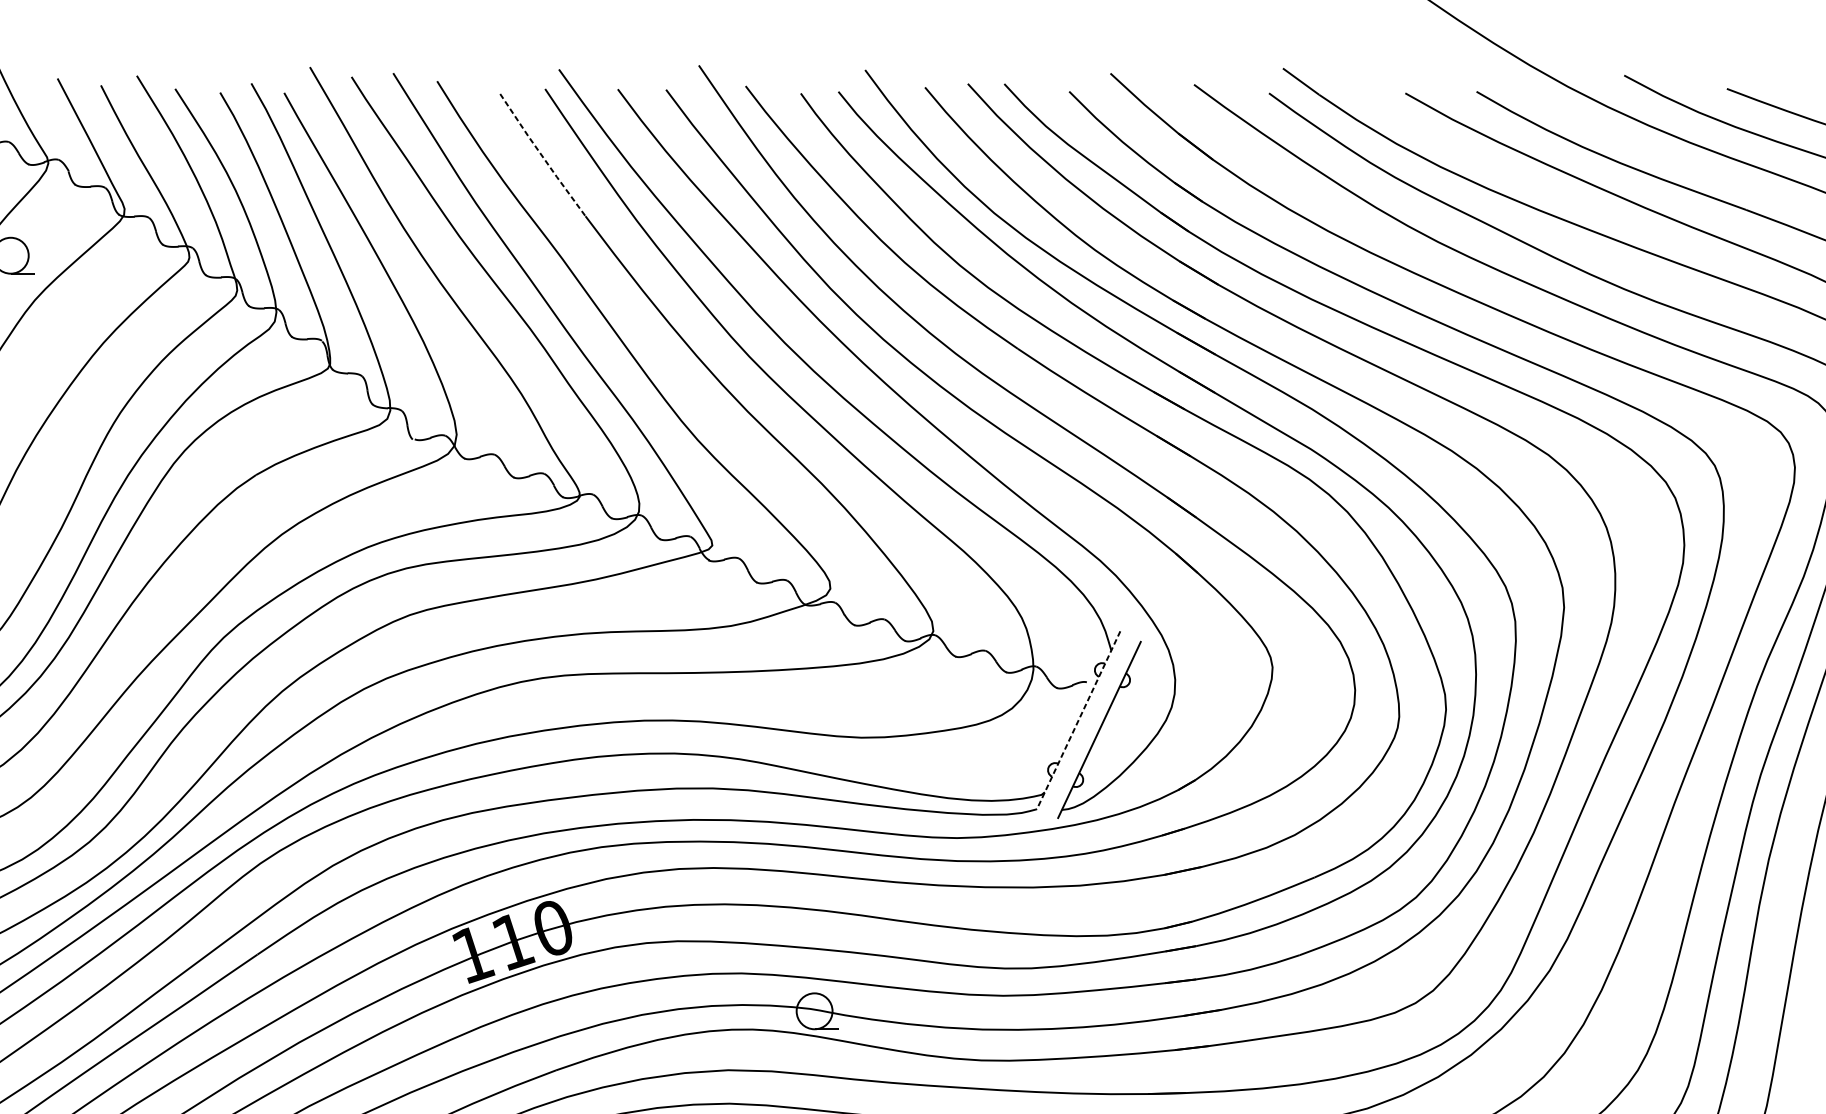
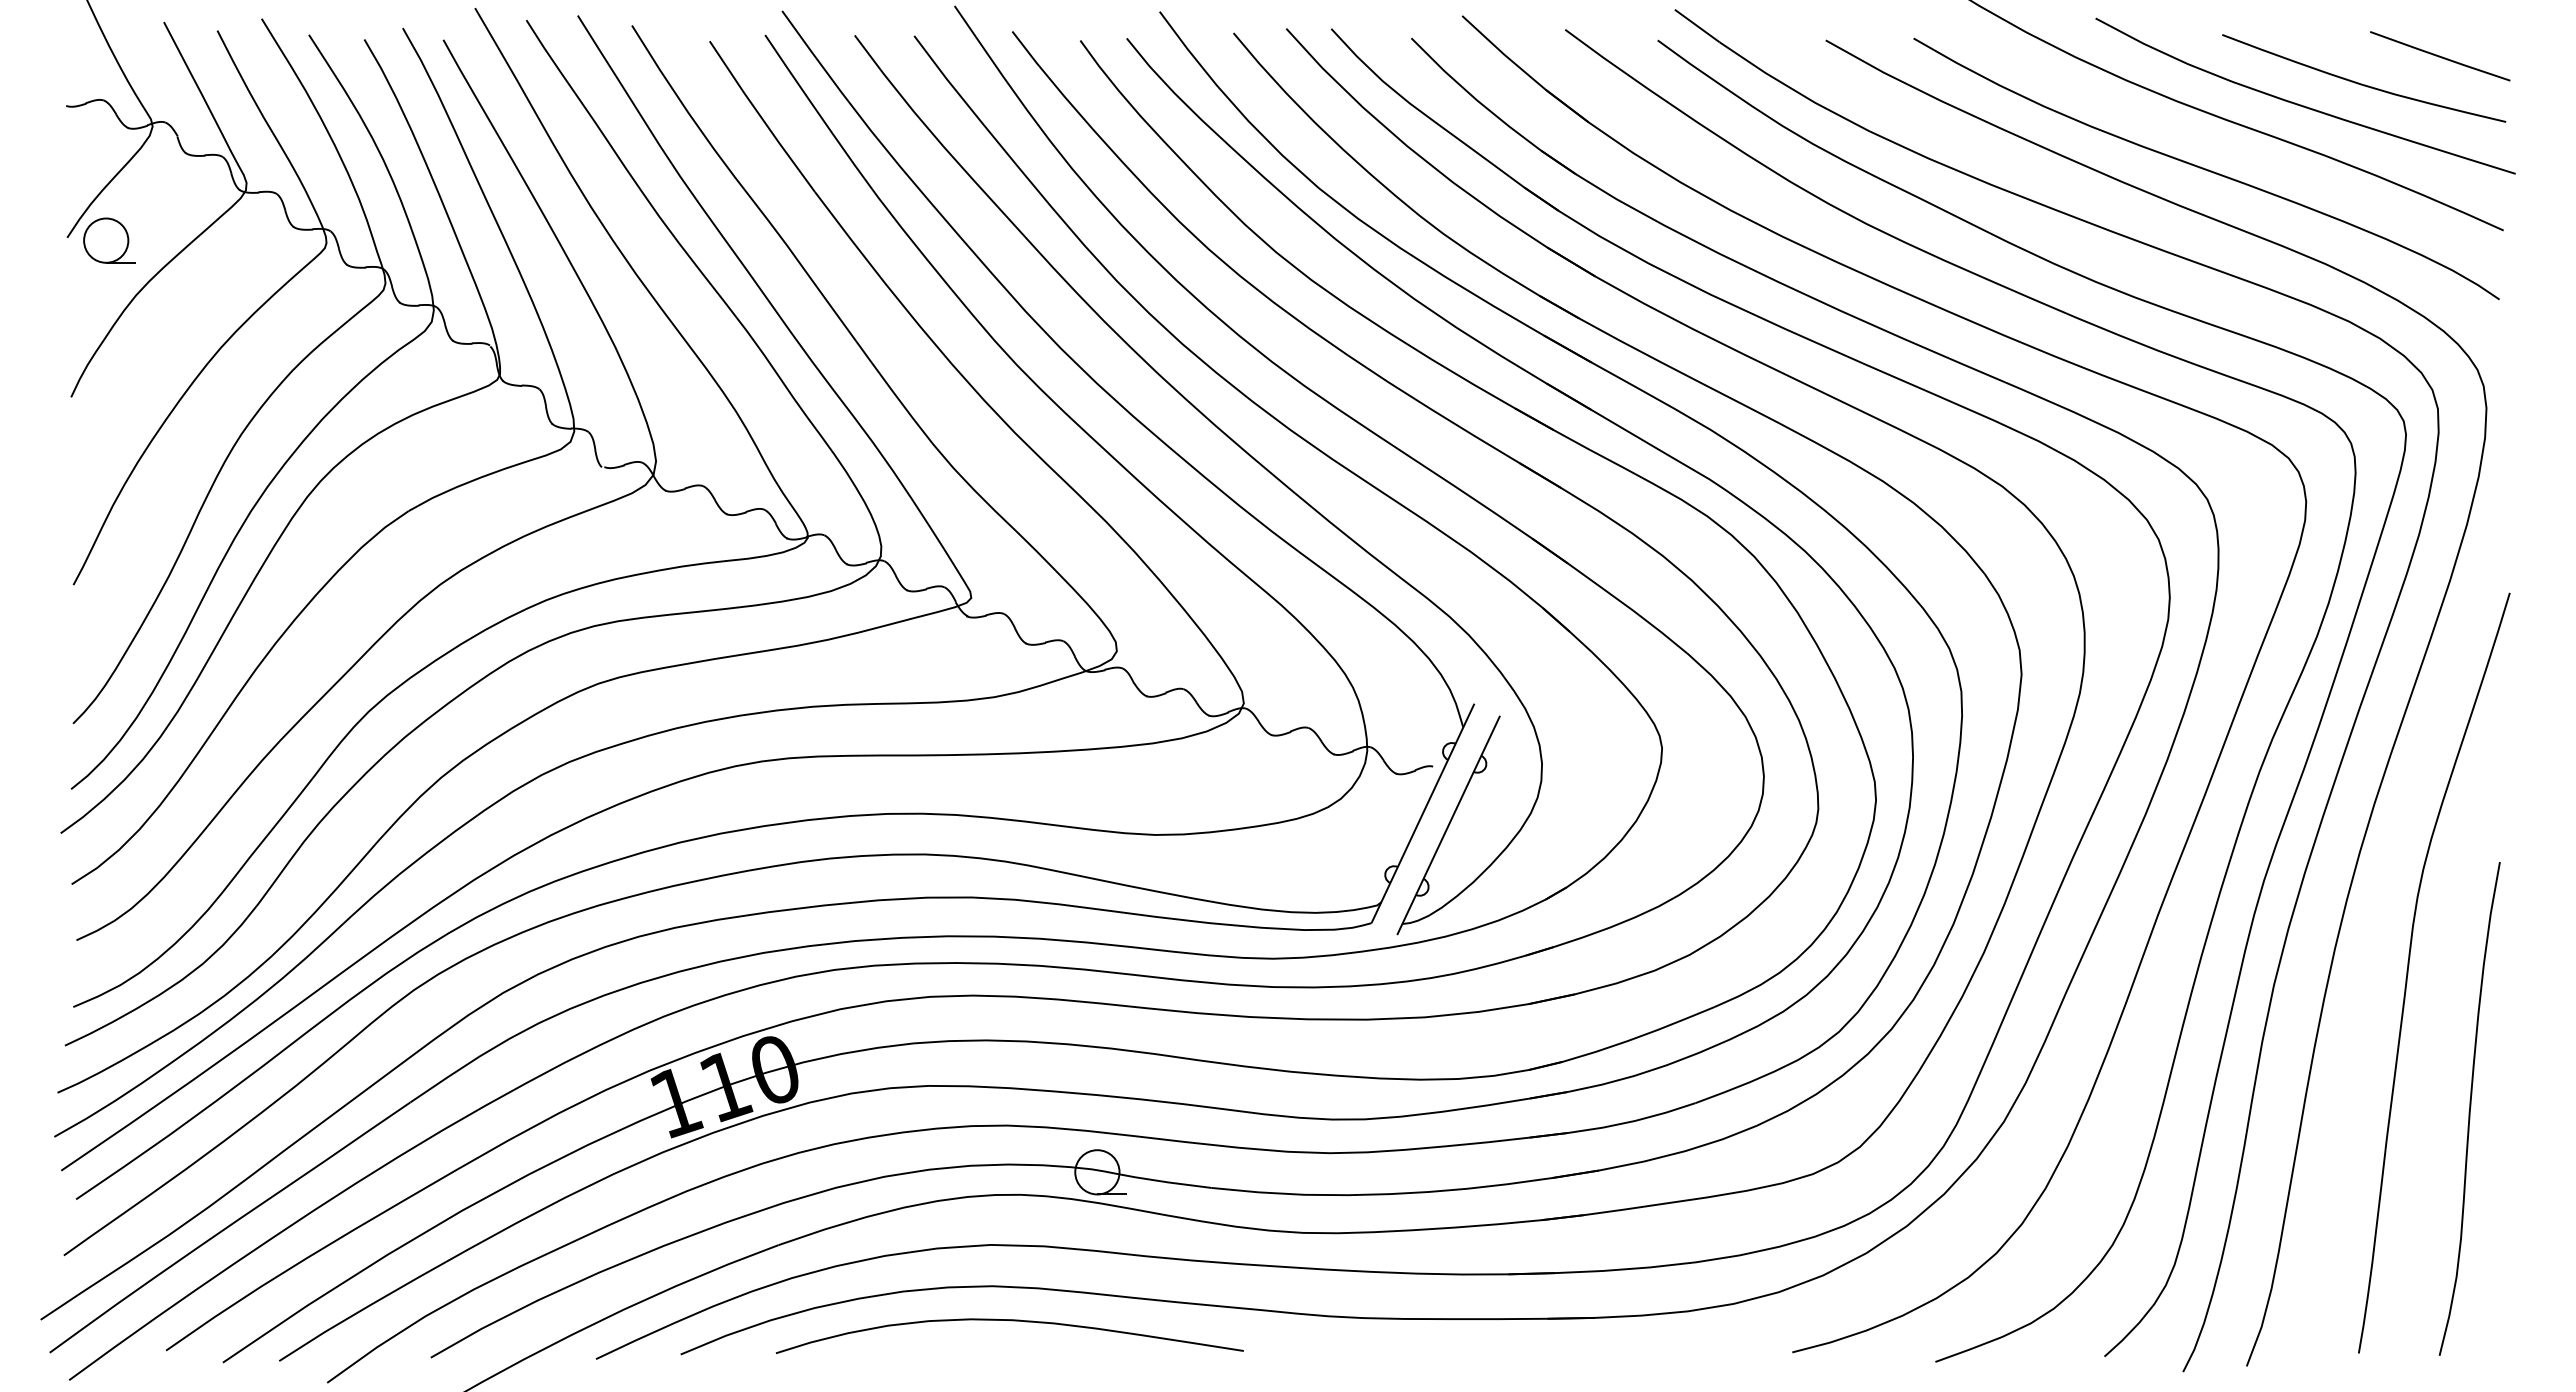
line: (542, 155) -> (761, 117), dashed -> solid
line: (1078, 720) -> (1422, 813), dashed -> solid

